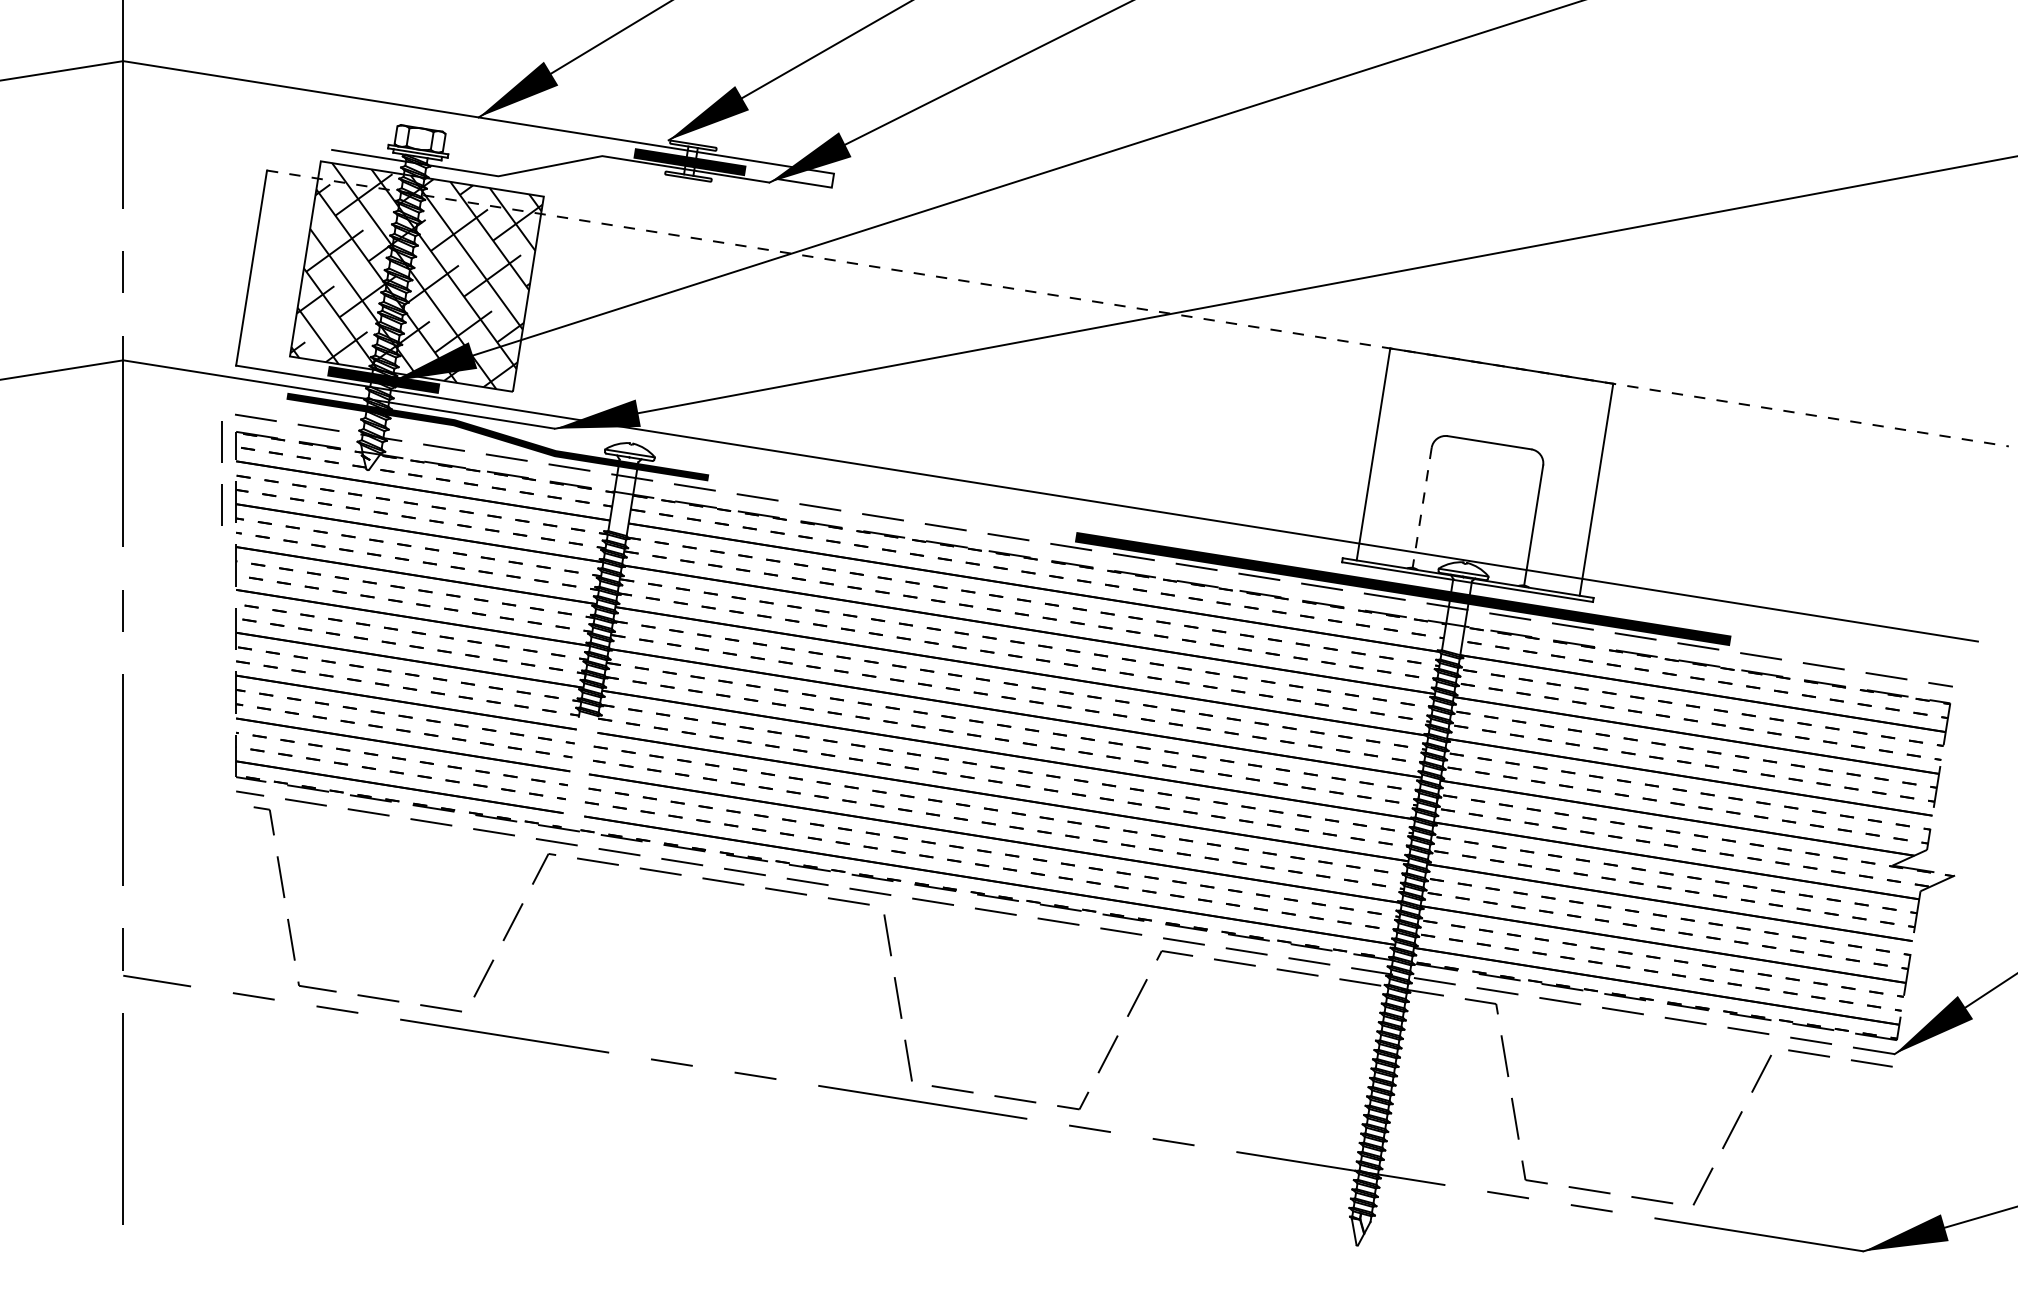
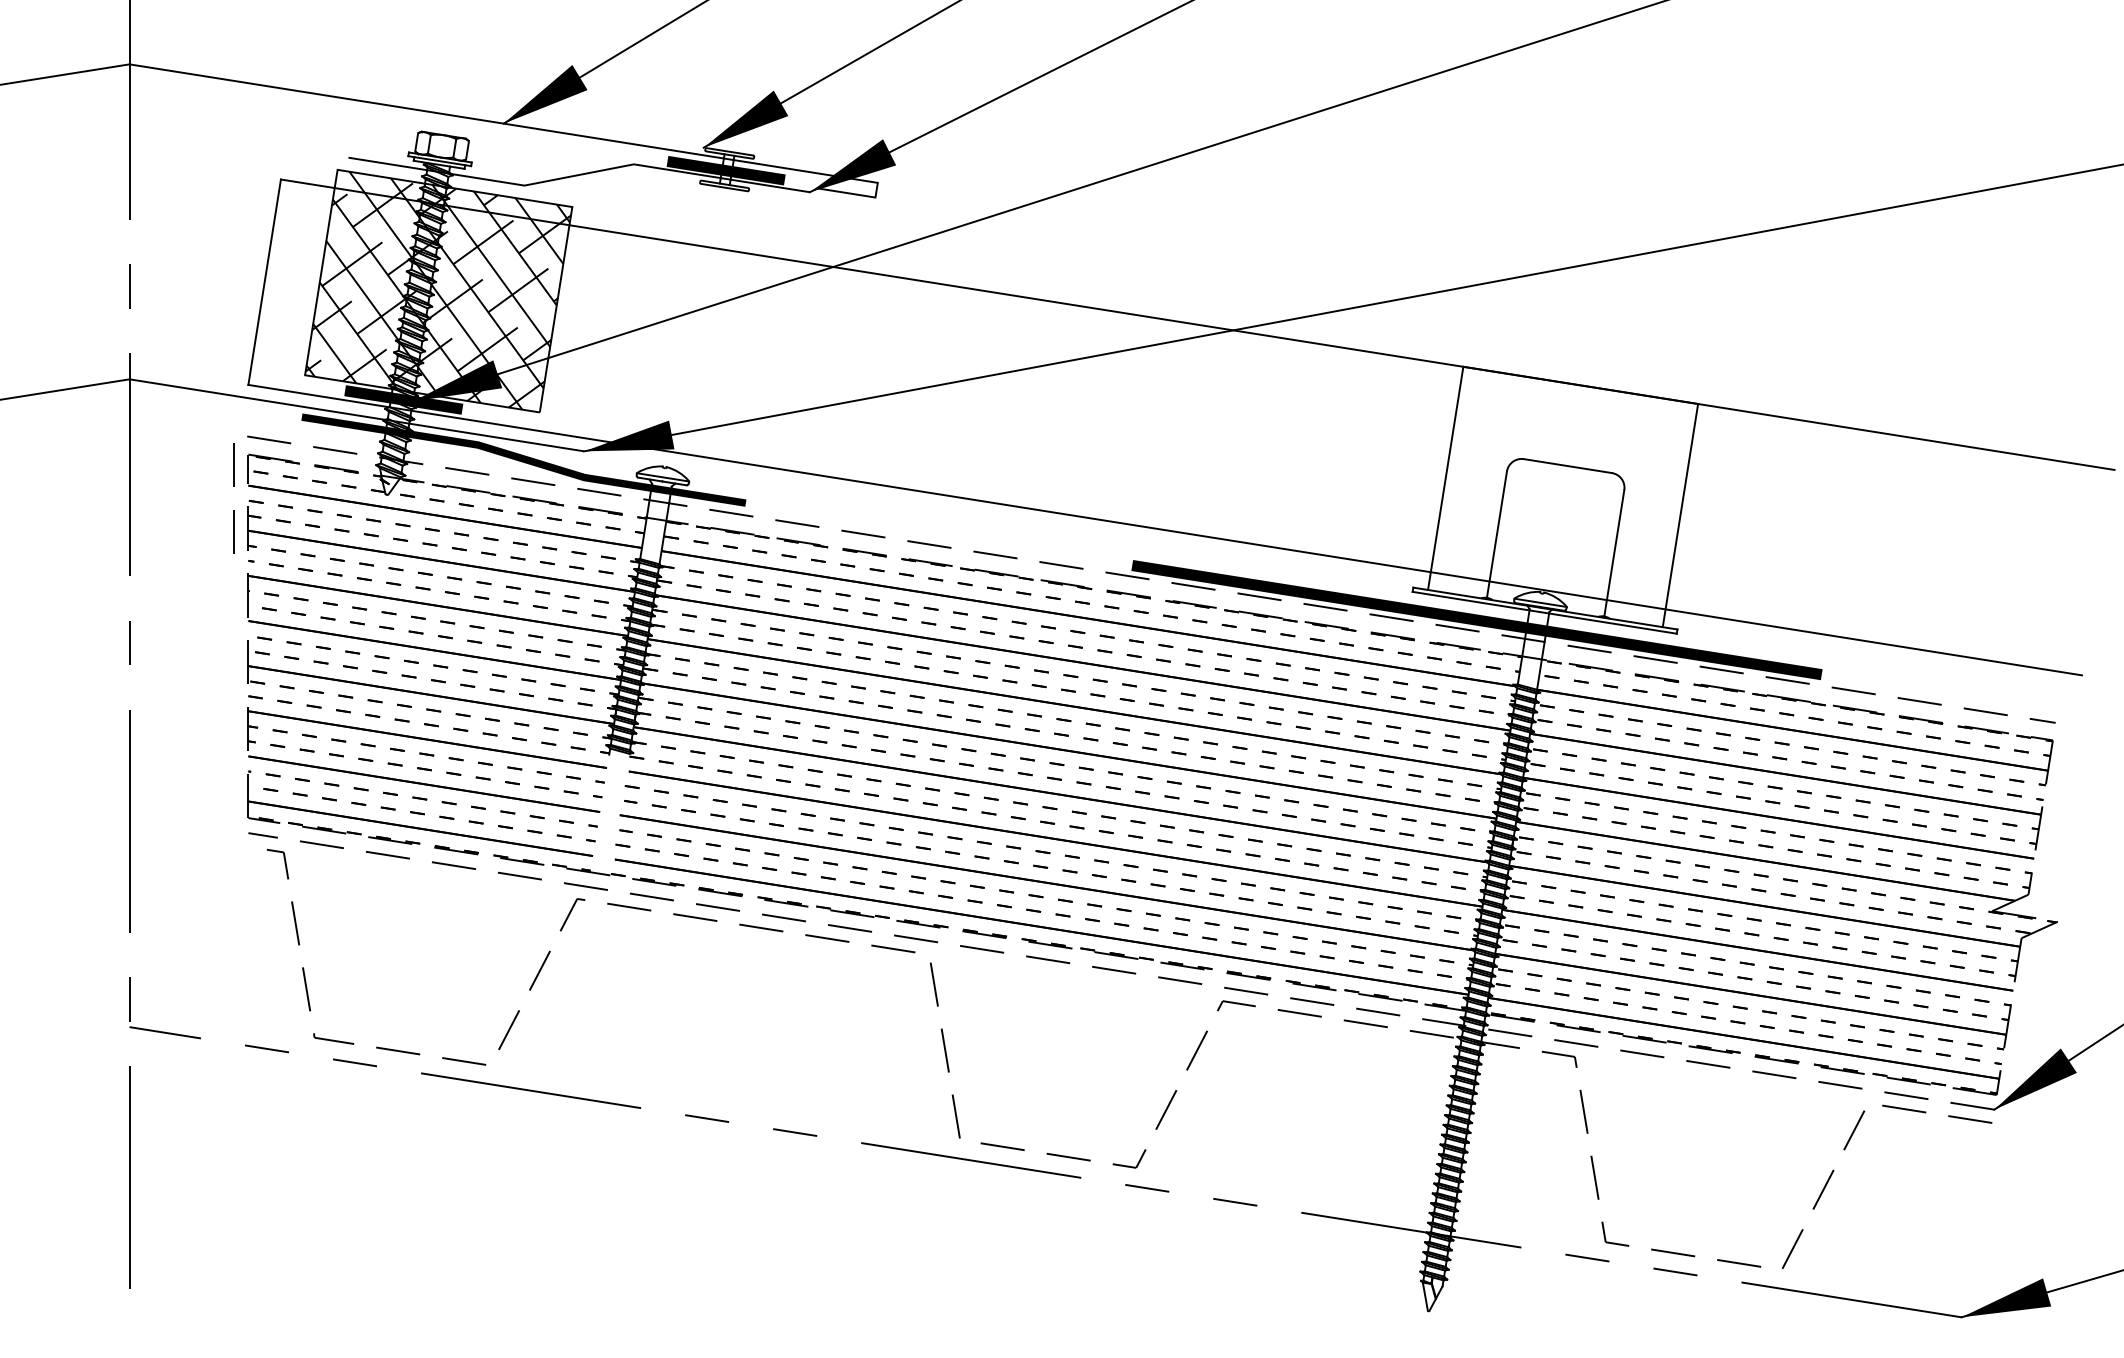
line: (1137, 308) -> (1197, 324), dashed -> solid
line: (1422, 507) -> (1497, 534), dashed -> solid

